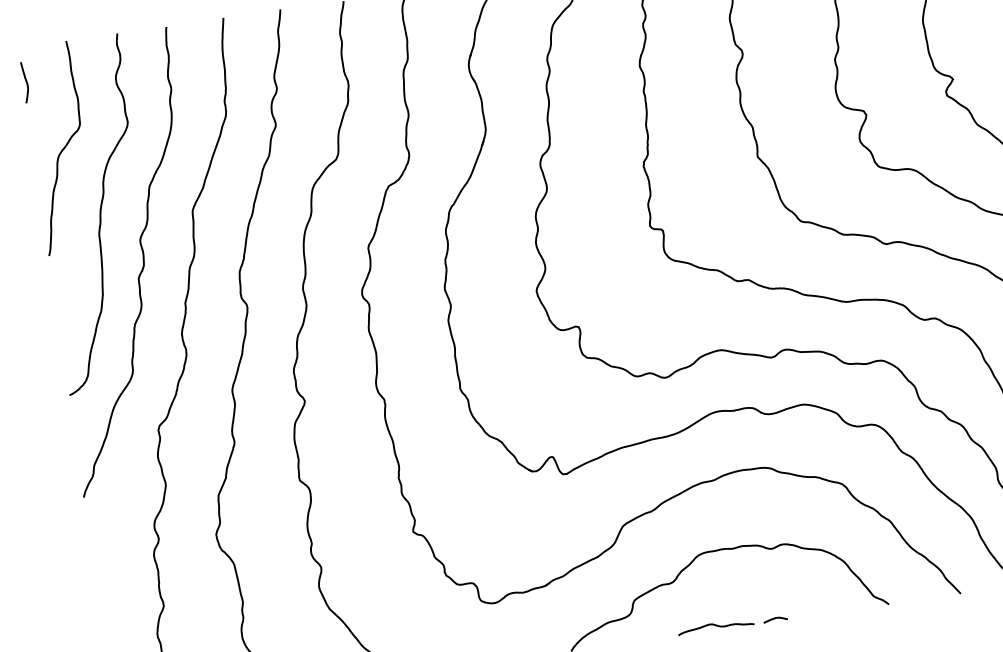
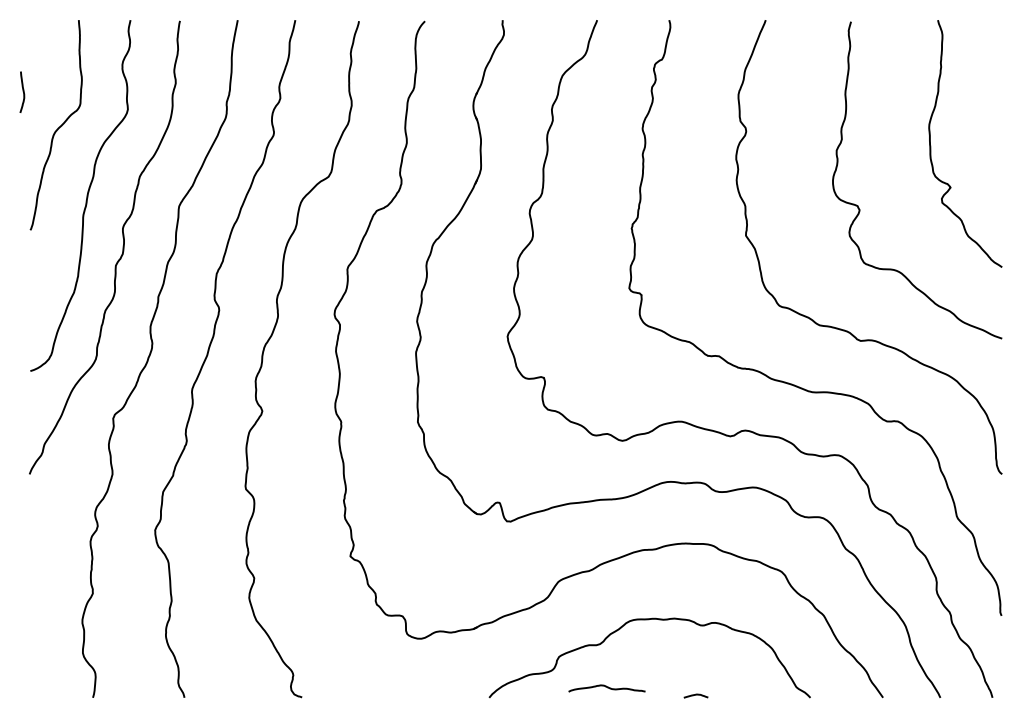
curve: (25, 81) -> (22, 91), moved
curve: (715, 625) -> (606, 687), moved

